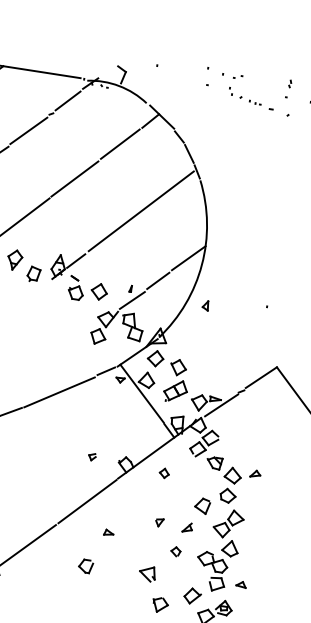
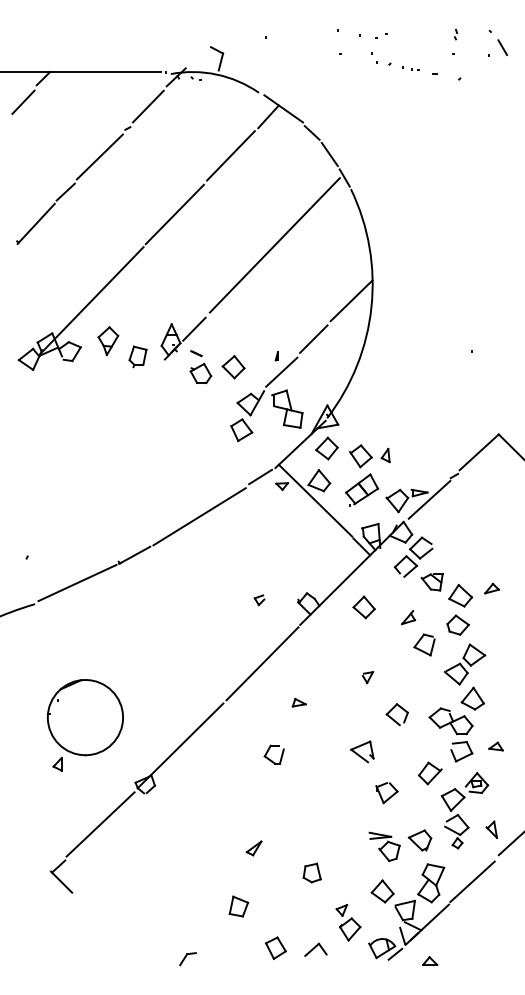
part: (205, 305) -> (385, 455), moved
part: (163, 473) -> (363, 607), size x1.67
part: (187, 527) -> (408, 617), moved
part: (175, 551) -> (396, 714), size x1.67

